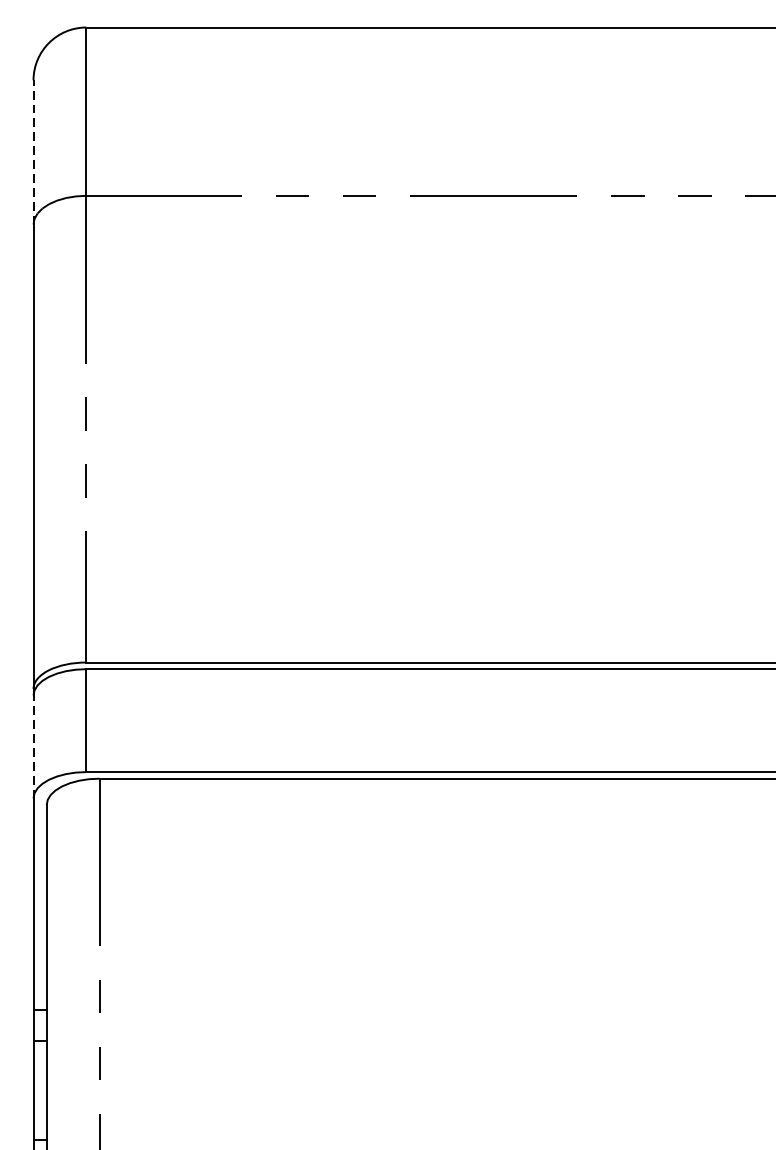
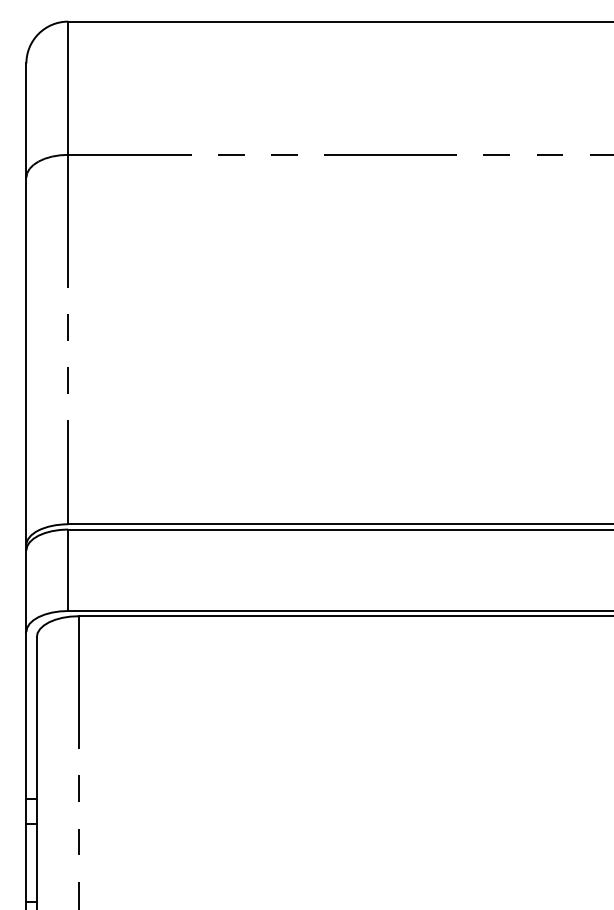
line: (33, 152) -> (26, 120), dashed -> solid
line: (33, 747) -> (26, 591), dashed -> solid

